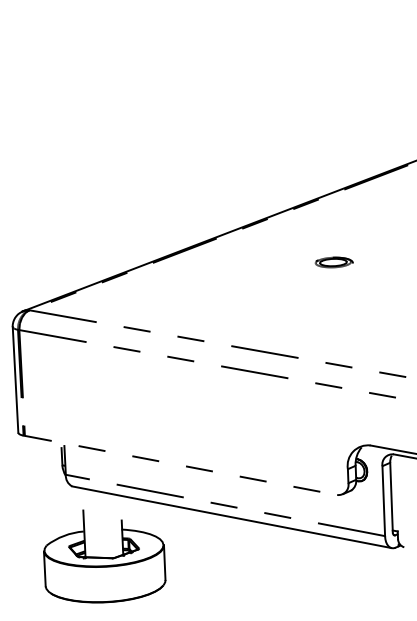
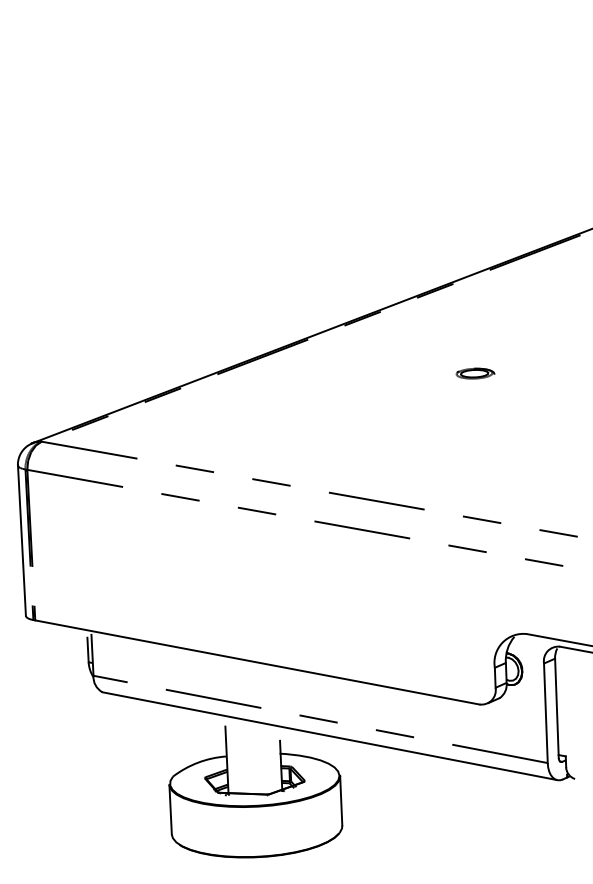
part: (334, 262) -> (475, 373), size x0.71
line: (181, 465) -> (257, 662), dashed -> solid
part: (104, 556) -> (255, 791), moved

